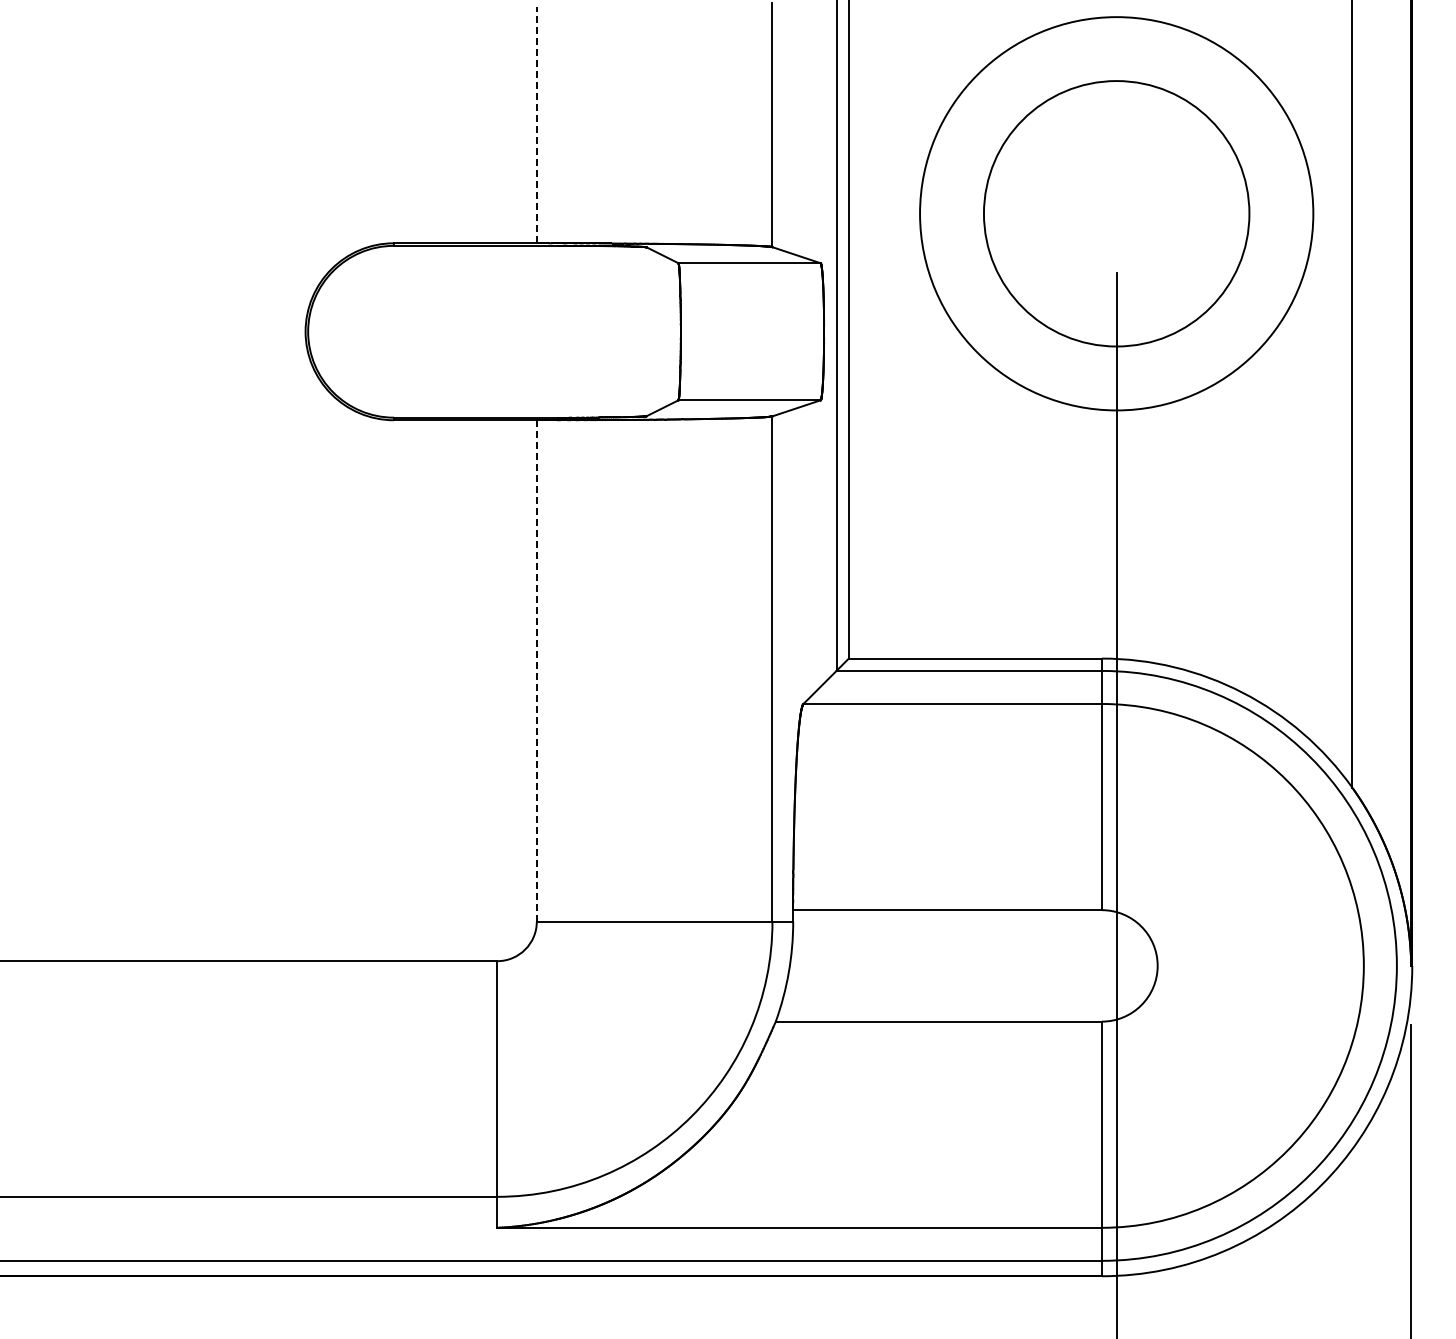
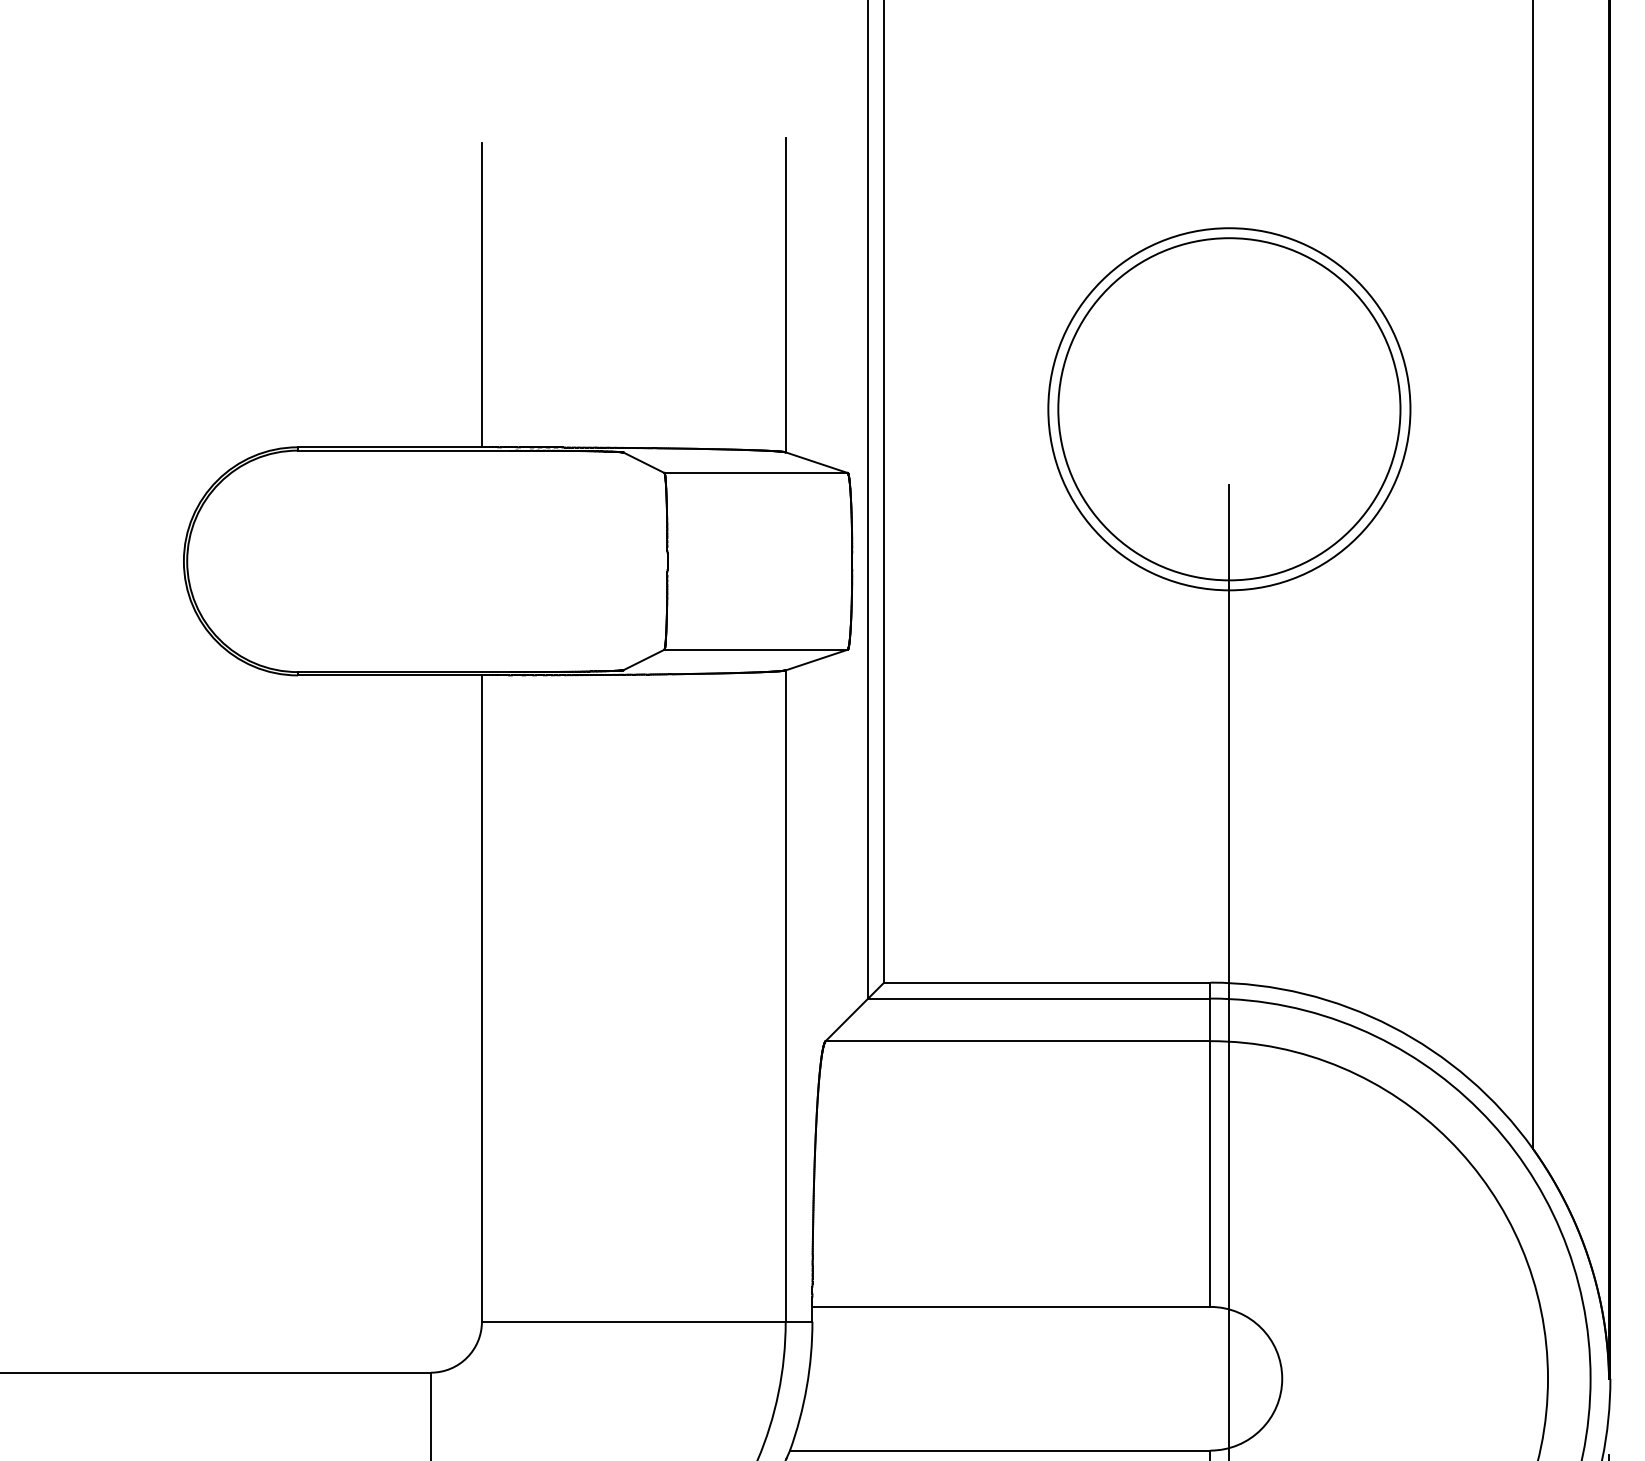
line: (536, 125) -> (481, 295), dashed -> solid
circle: (1116, 213) -> (1229, 408), size x0.71
line: (536, 670) -> (481, 997), dashed -> solid

